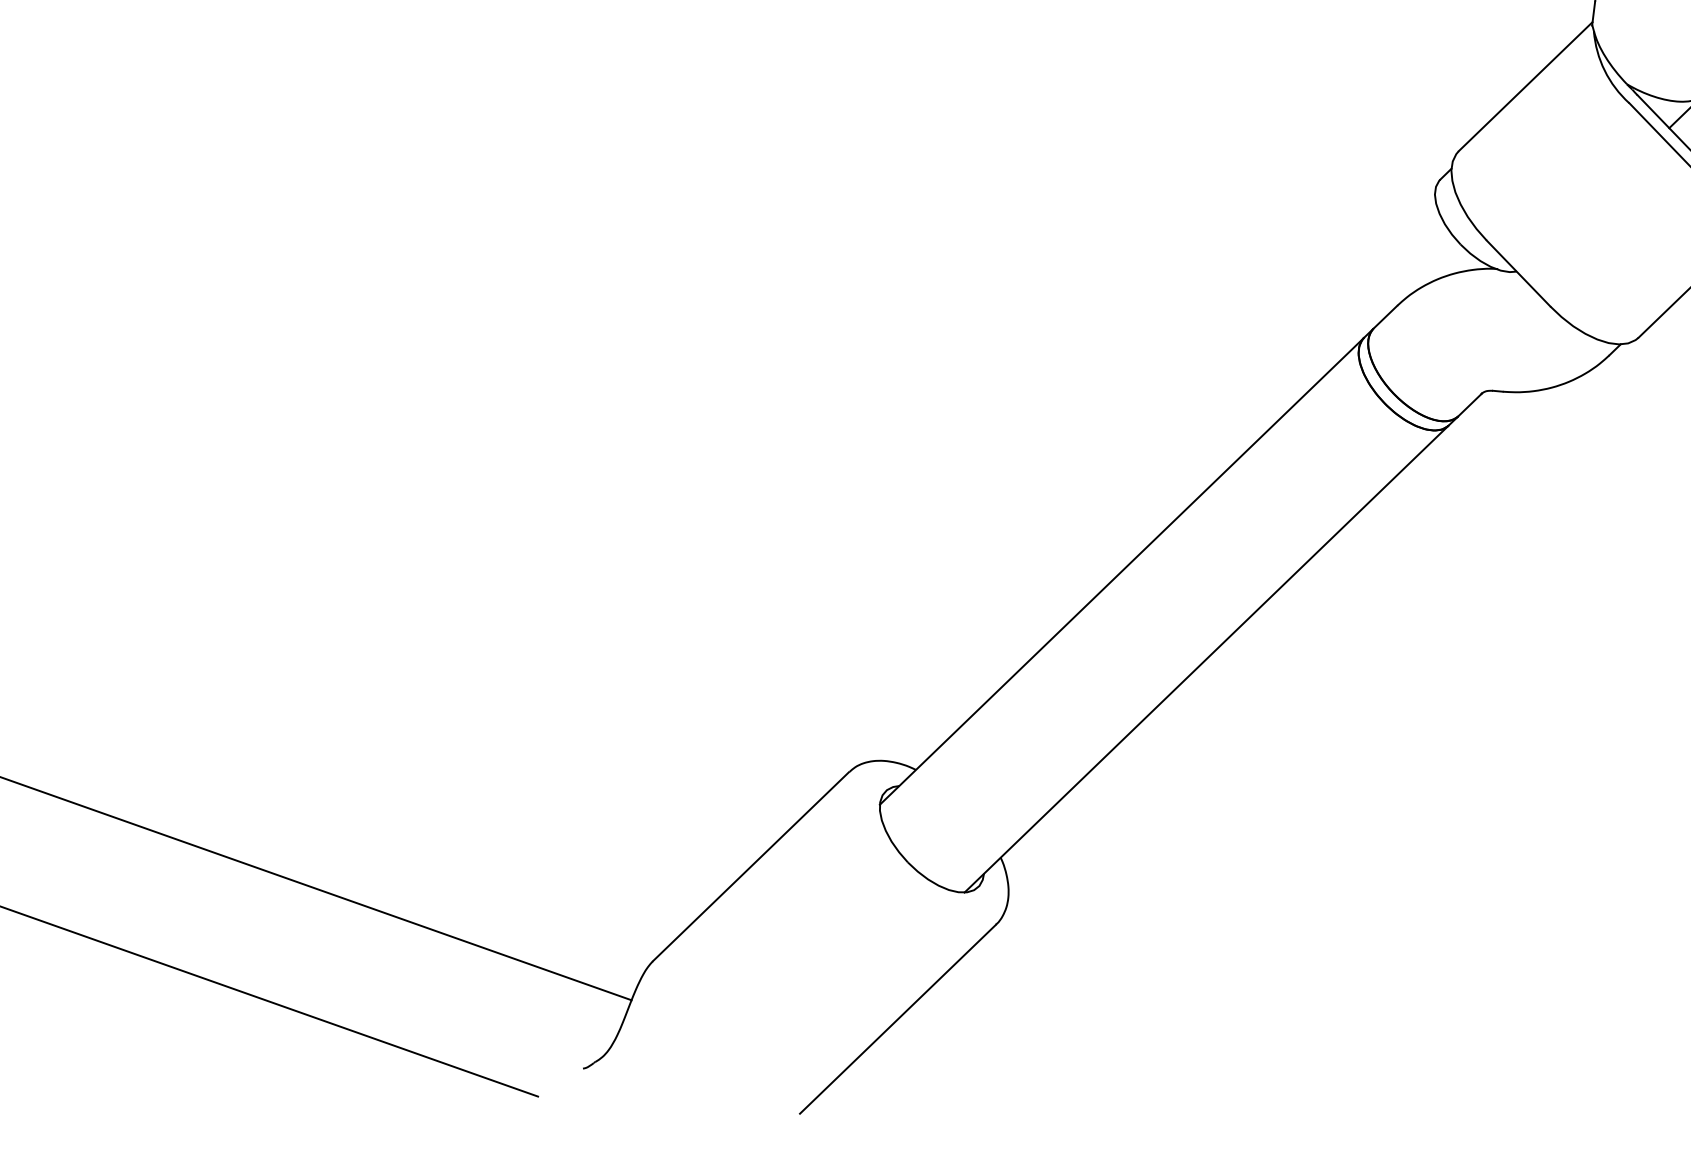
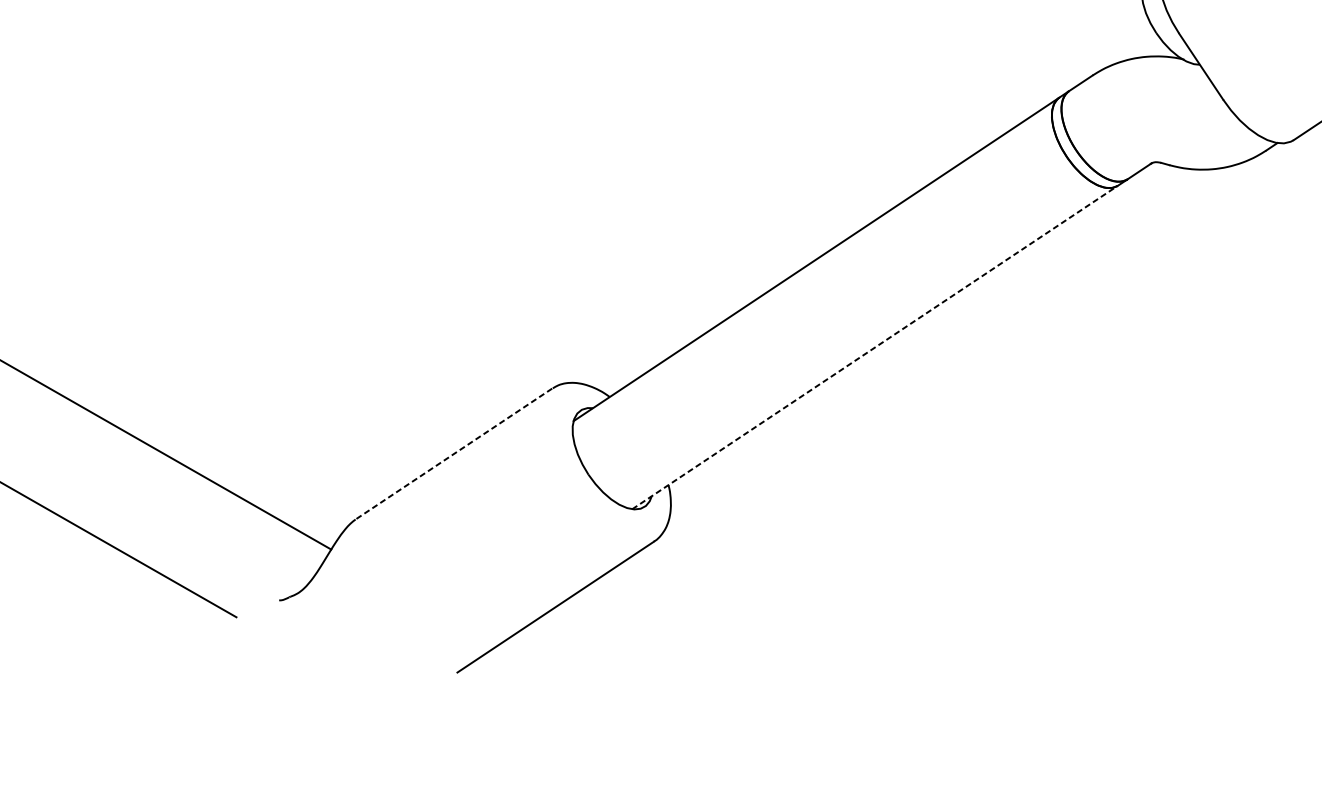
line: (1206, 658) -> (875, 346), solid -> dashed
line: (750, 867) -> (453, 454), solid -> dashed

